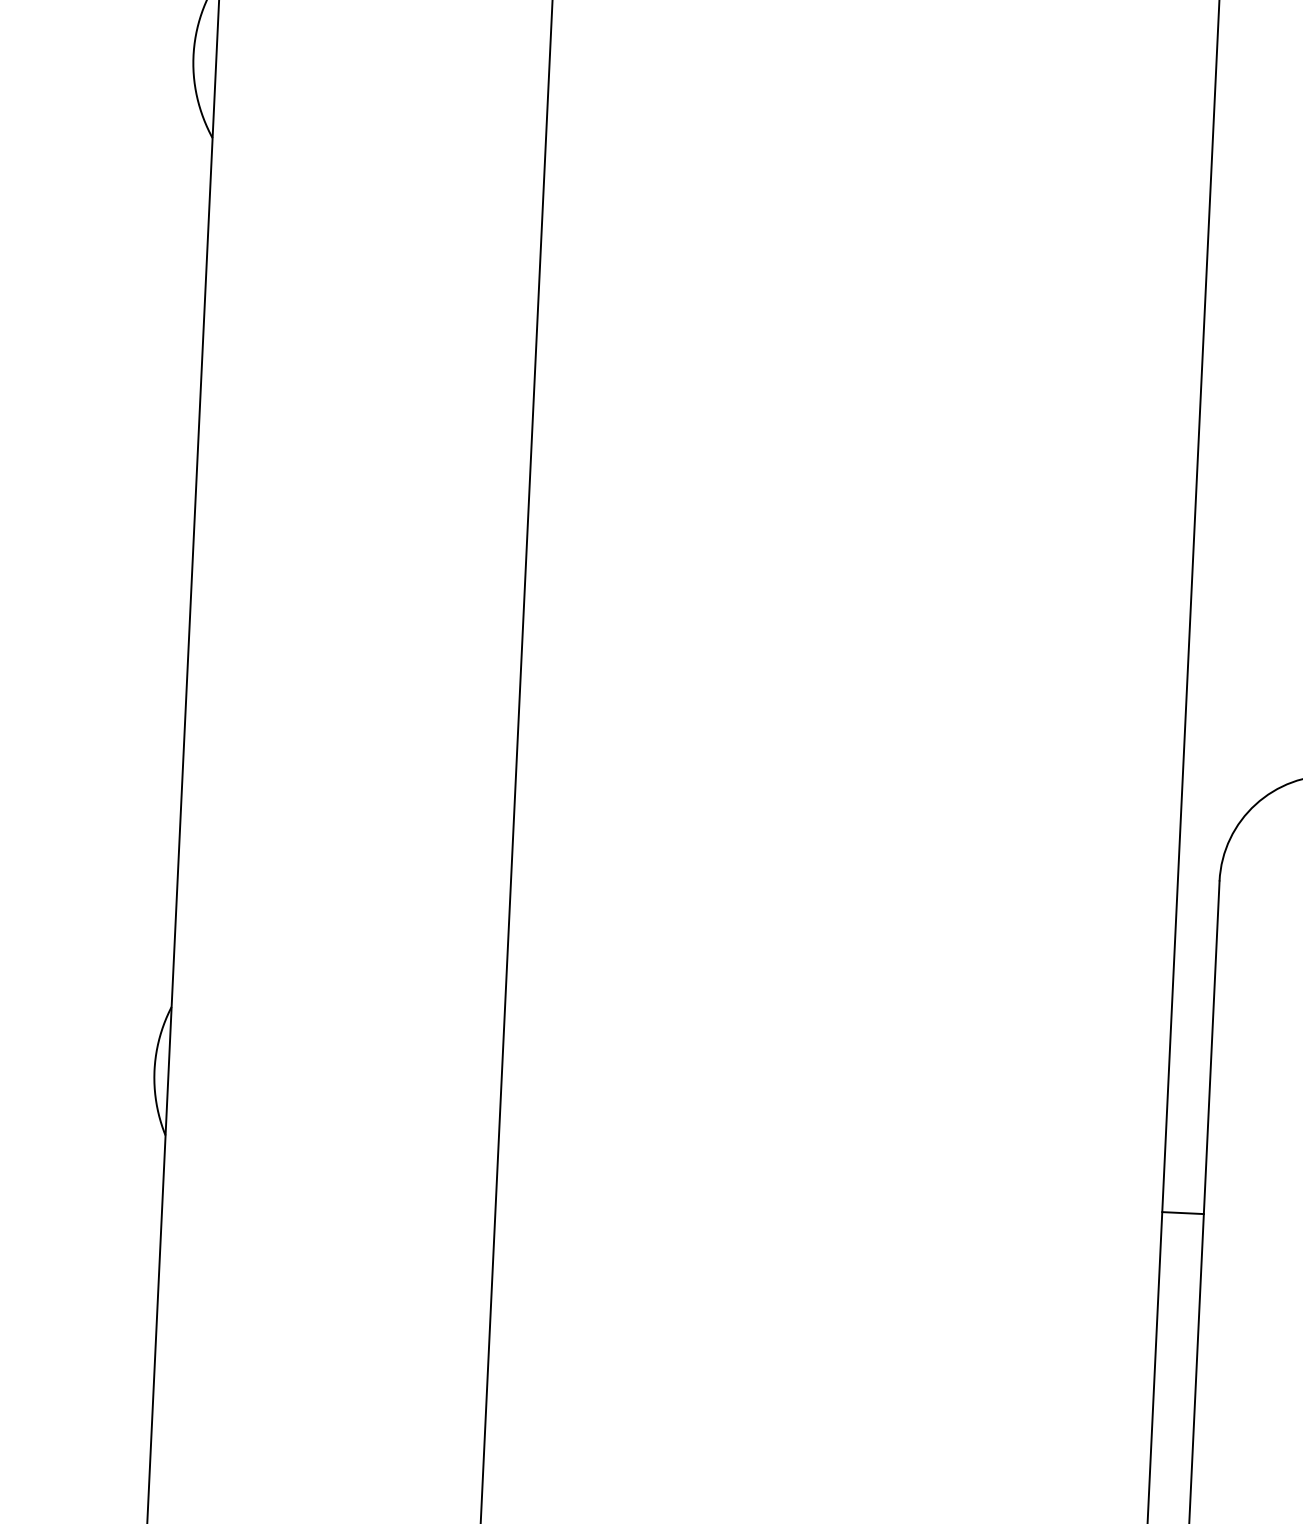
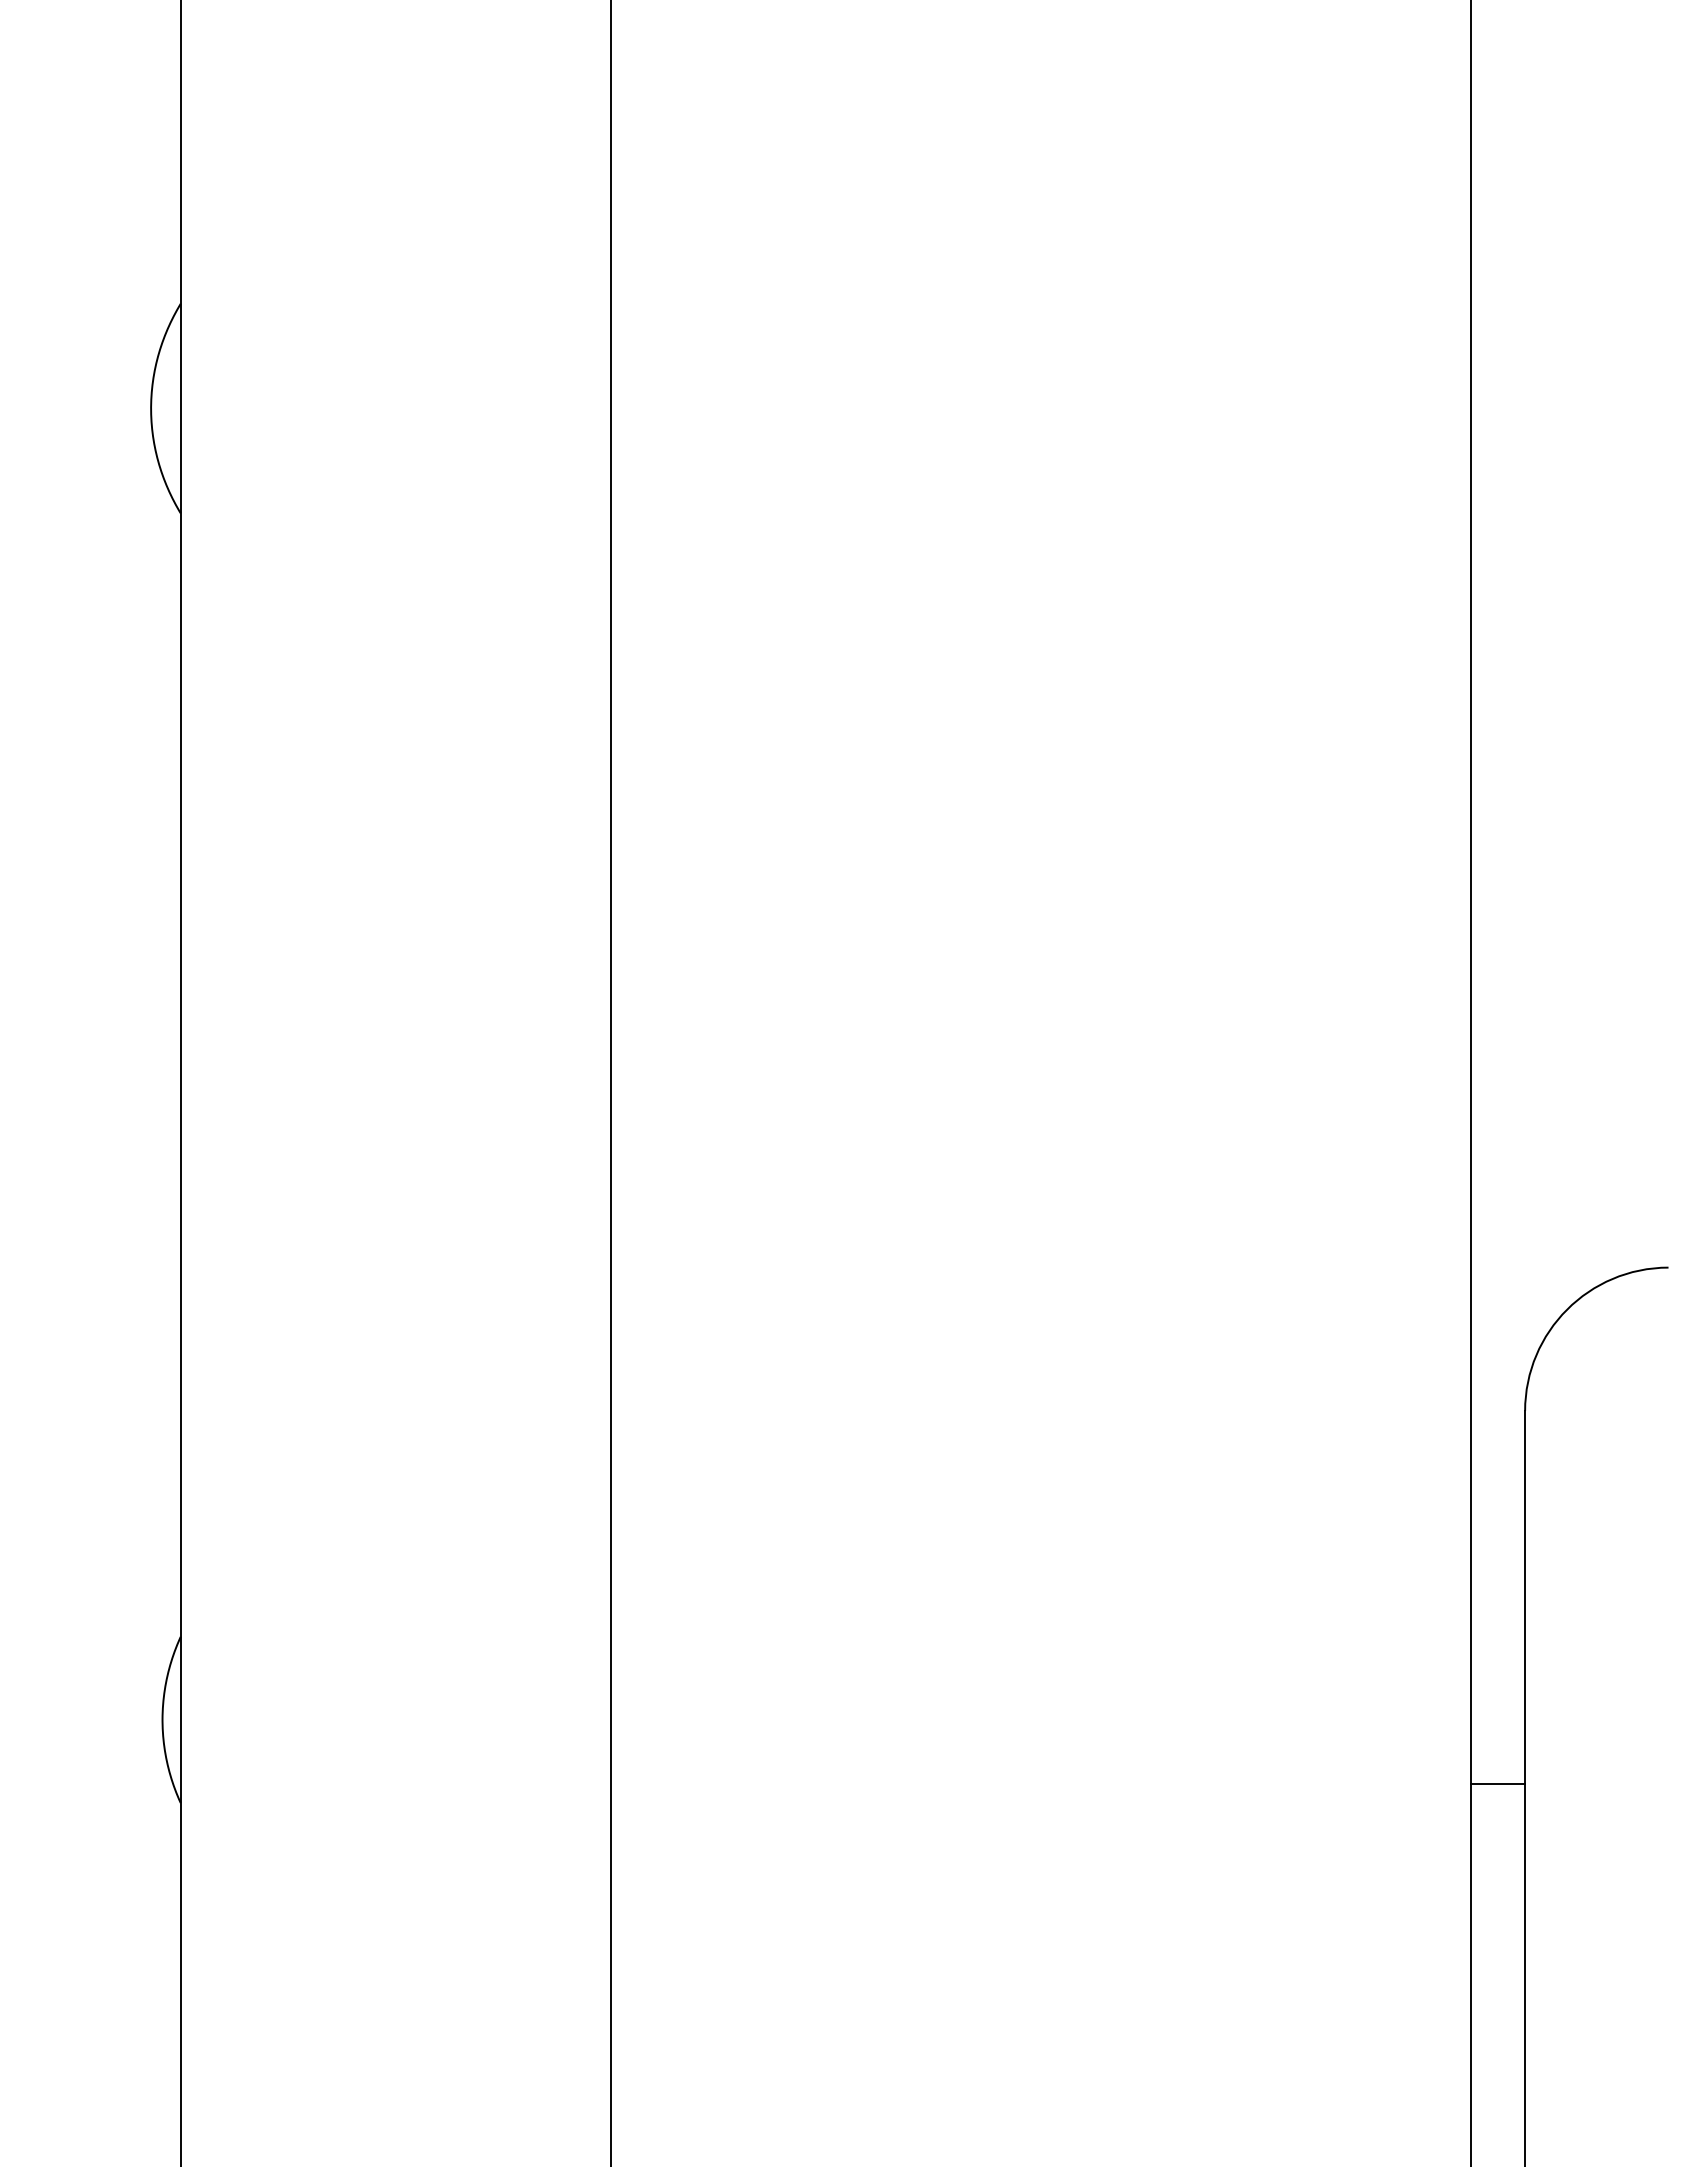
line: (1183, 1213) -> (1498, 1784), moved

